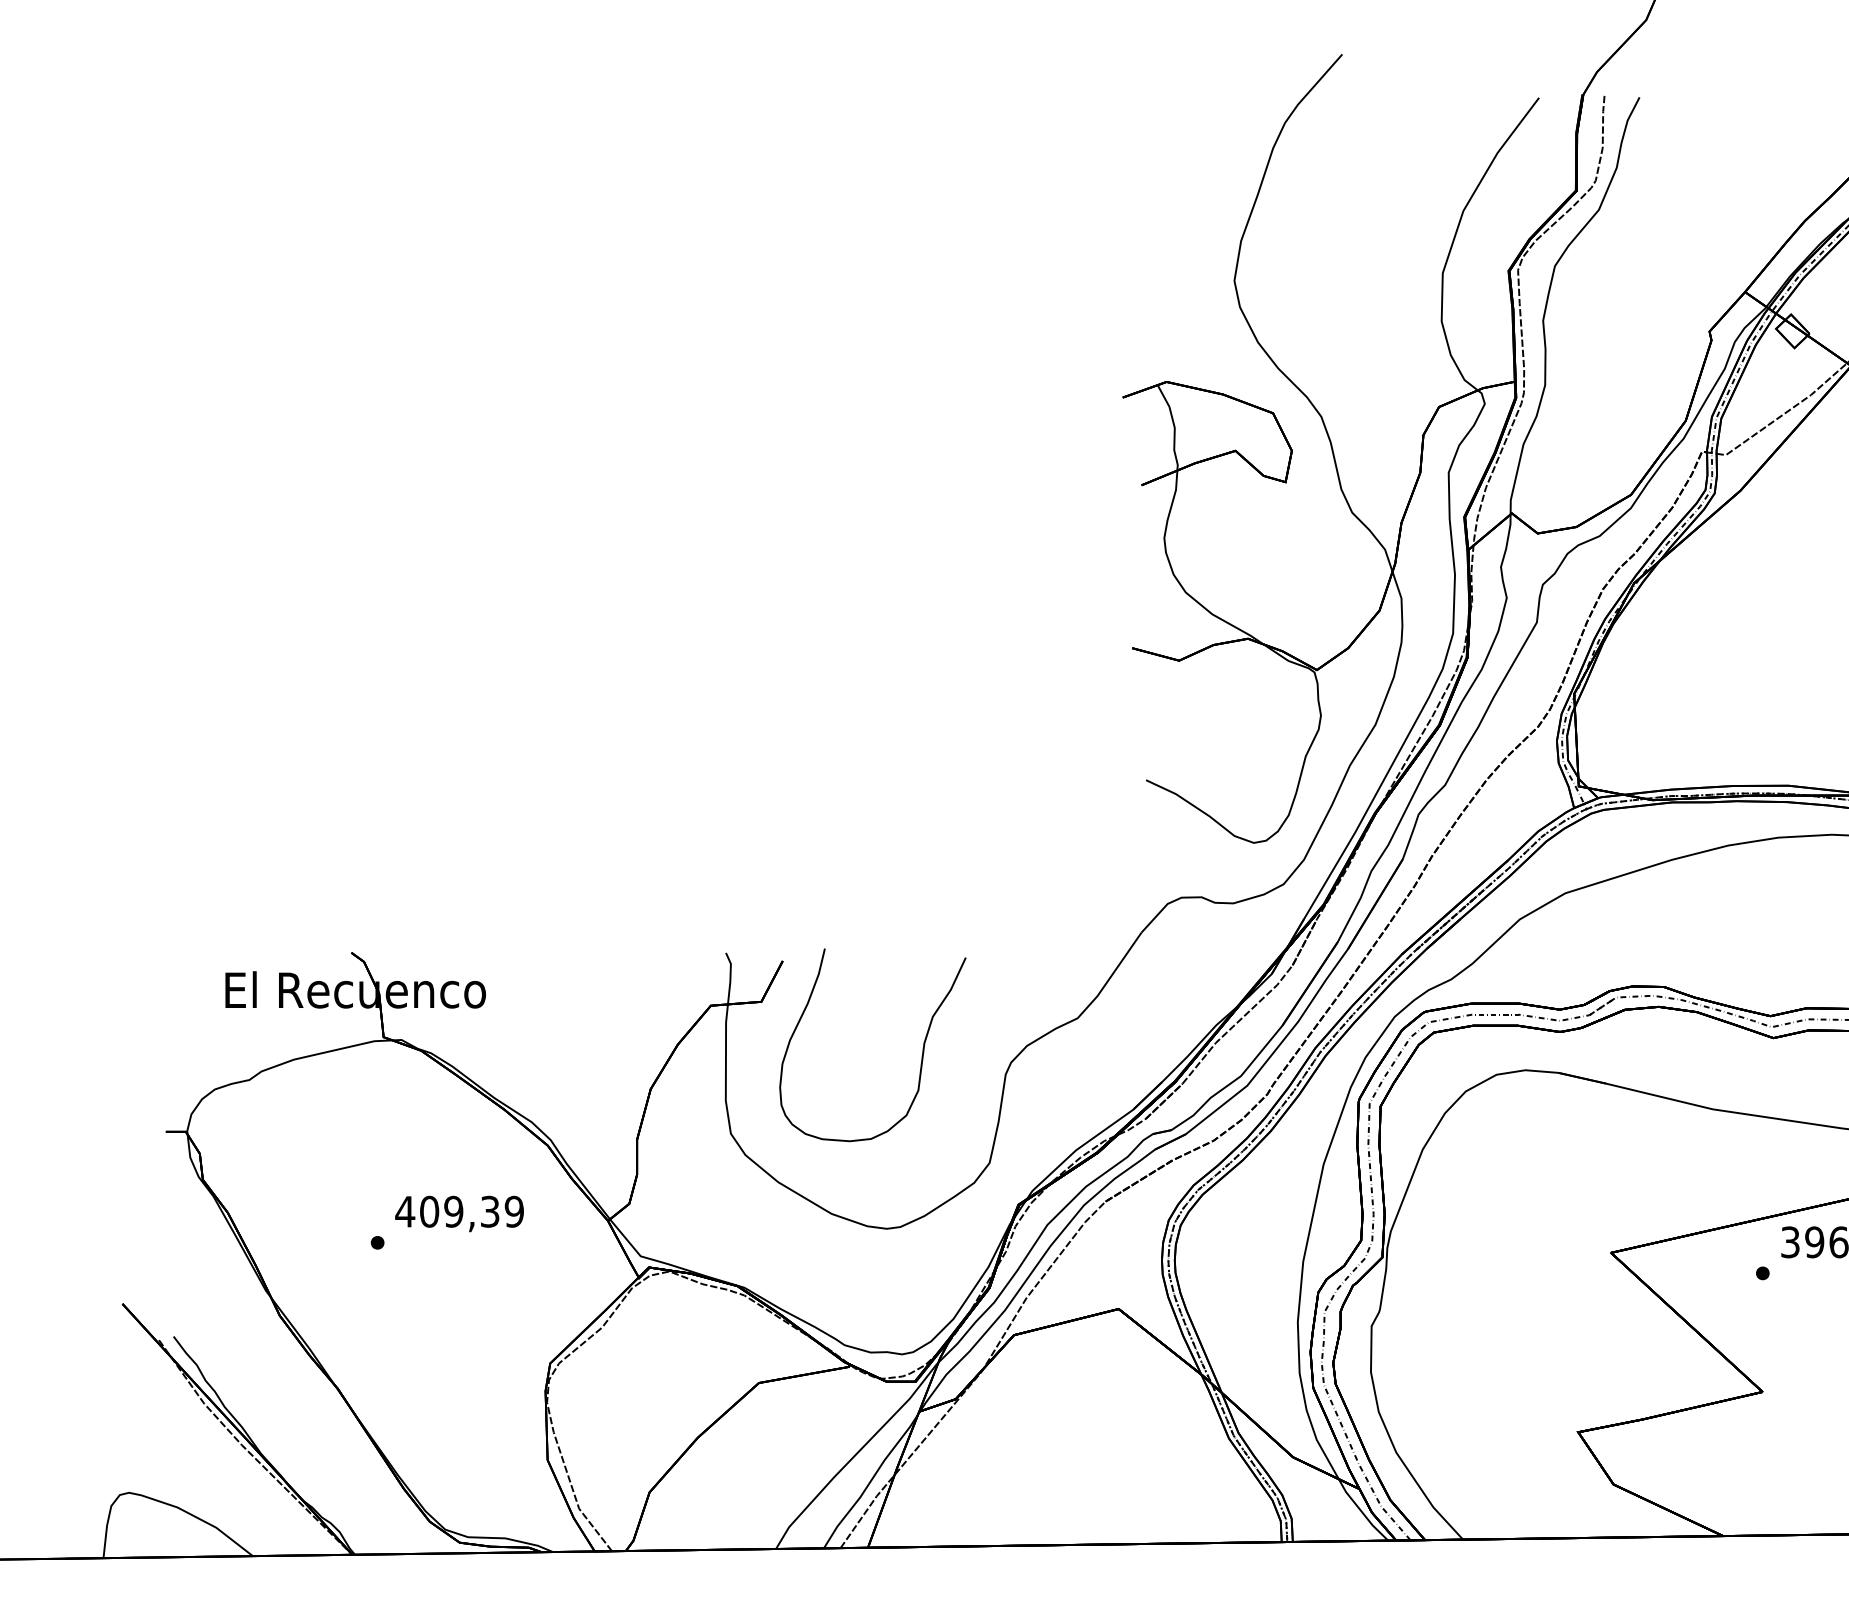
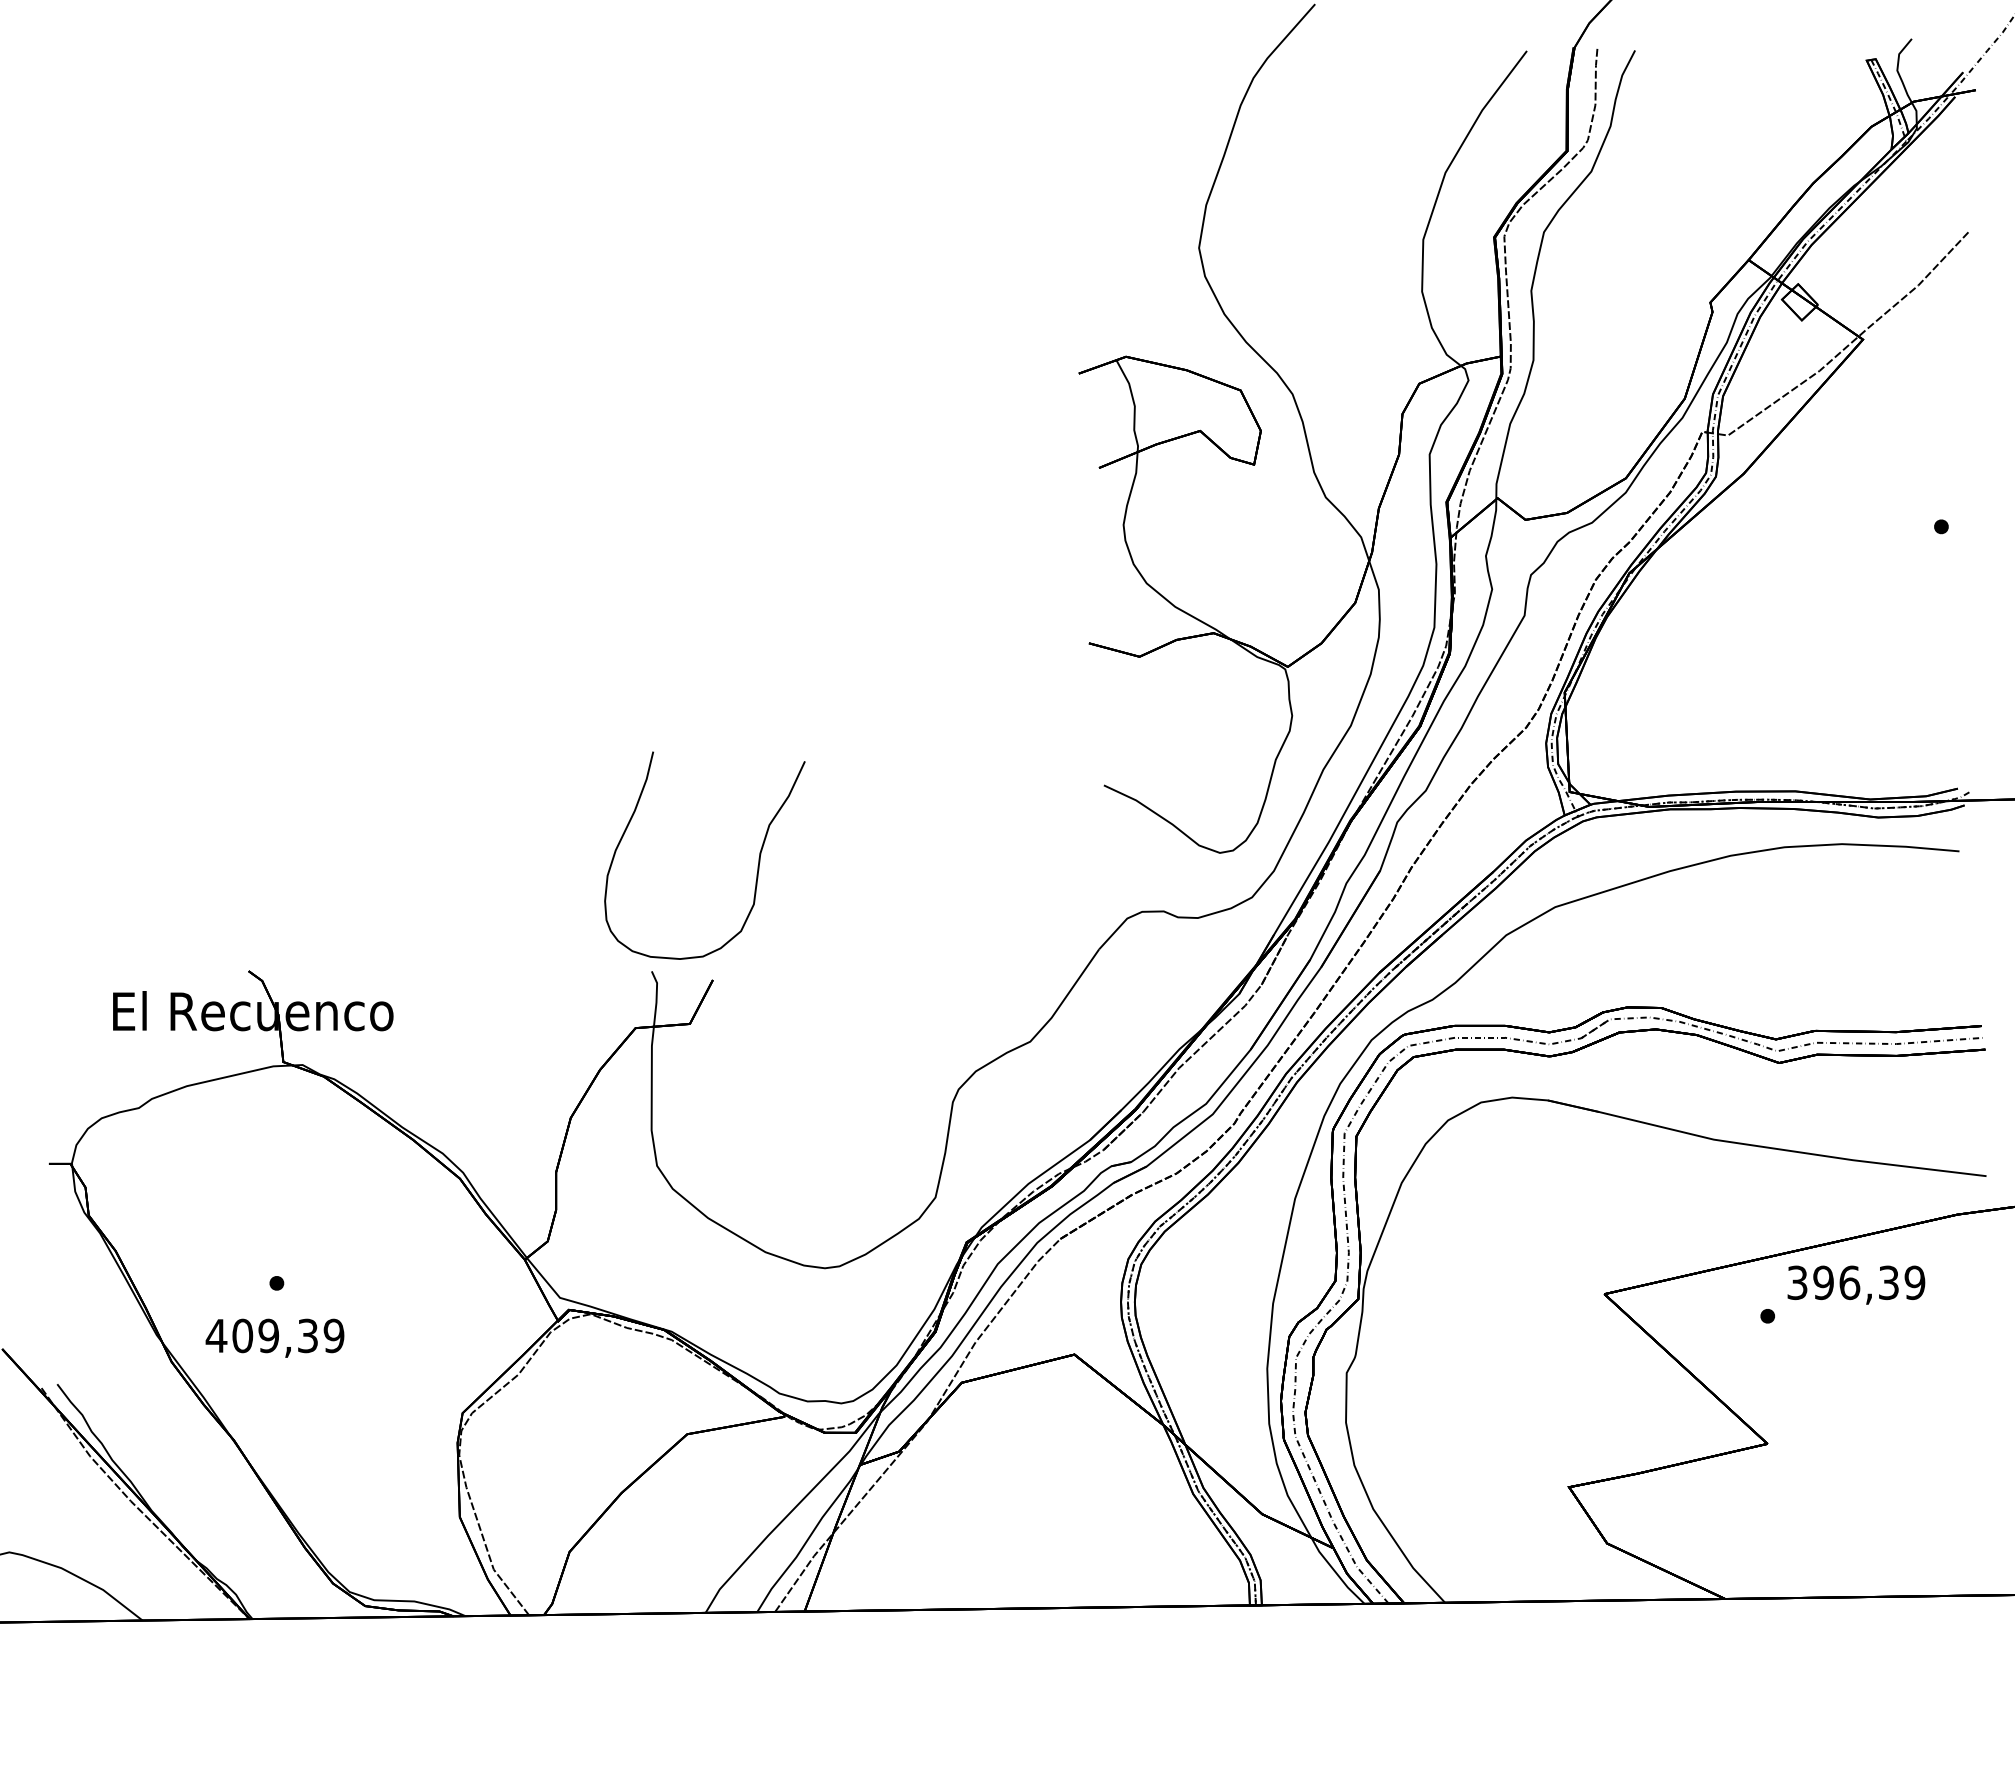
curve: (922, 1047) -> (758, 858), moved
text: (459, 1213) -> (274, 1337), moved

